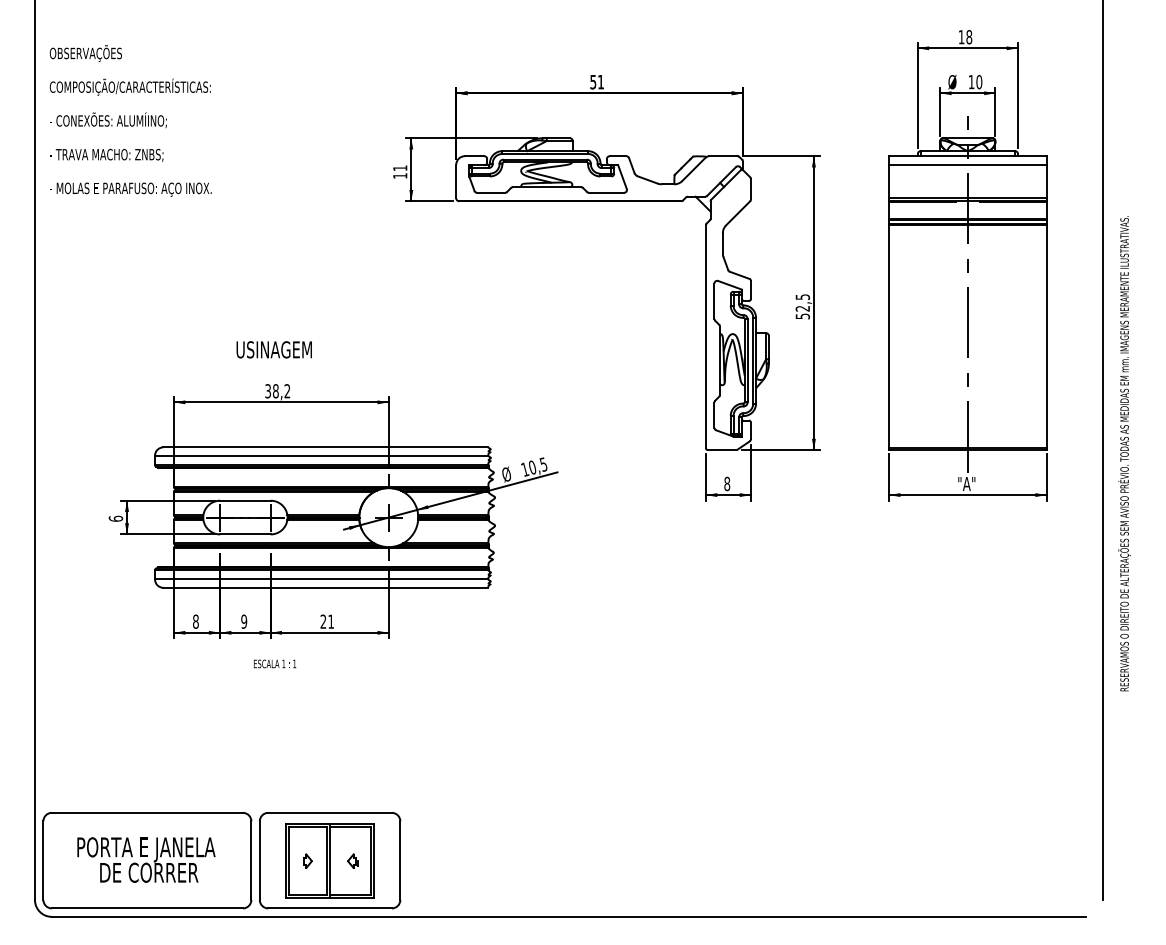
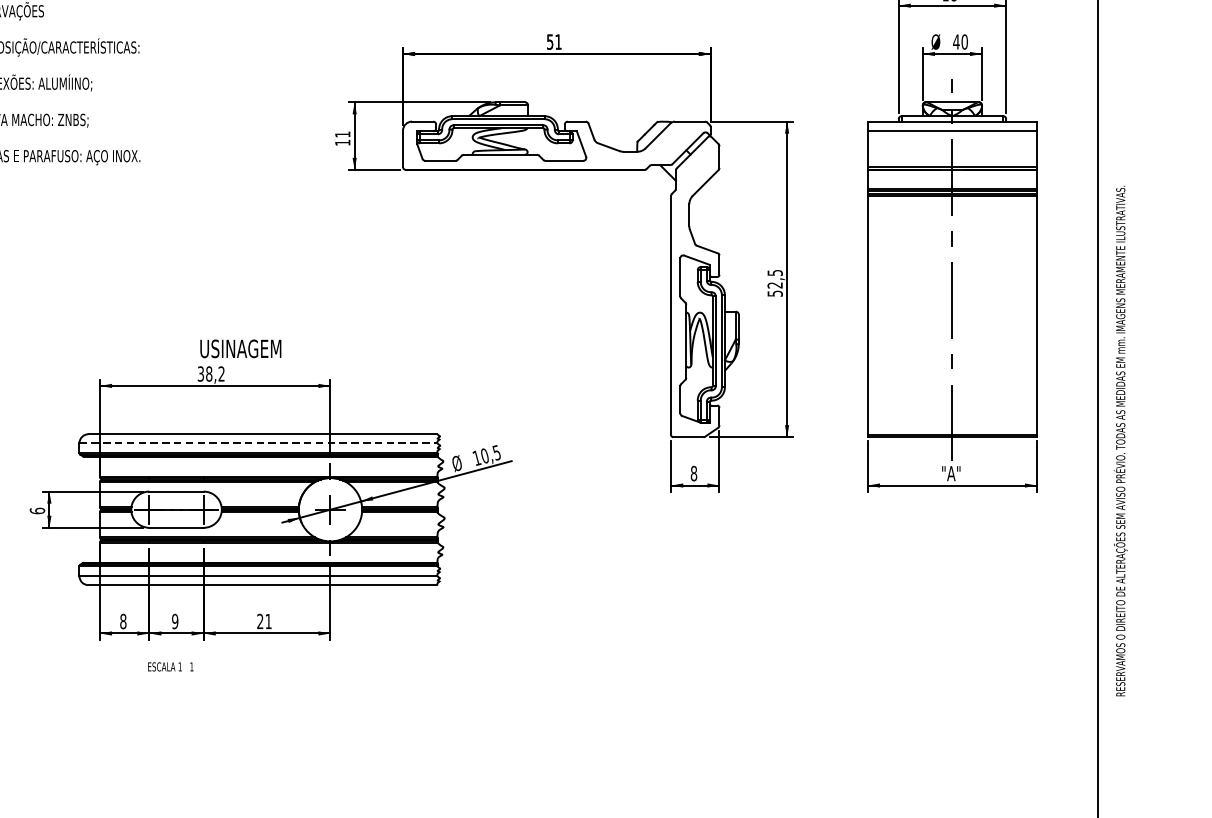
text: (971, 82) -> (956, 42), 10 -> 40
text: (273, 349) -> (239, 348), moved
line: (321, 455) -> (258, 443), solid -> dashed
text: (275, 663) -> (171, 666), moved

